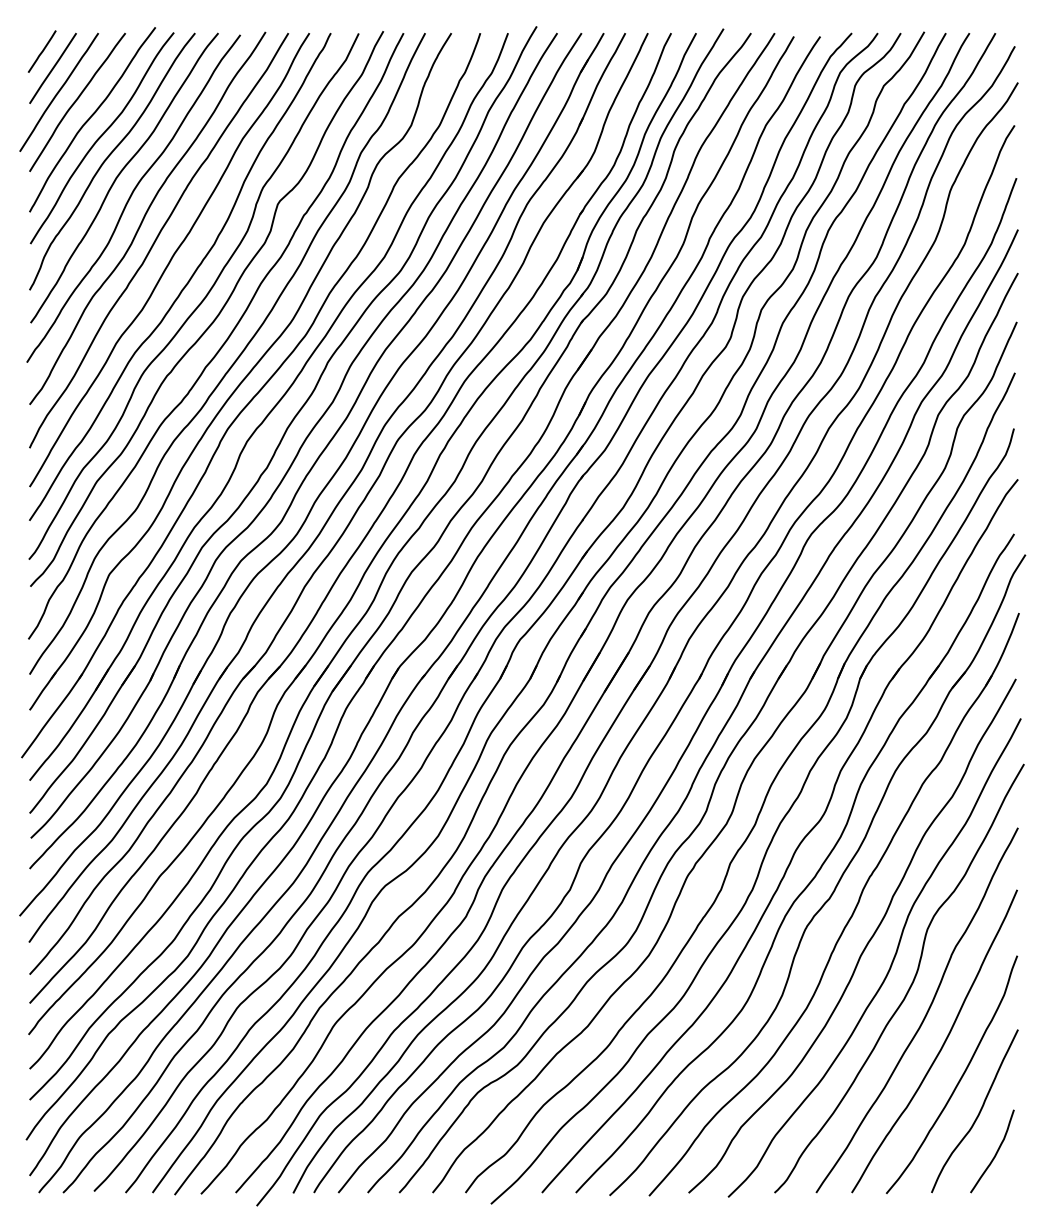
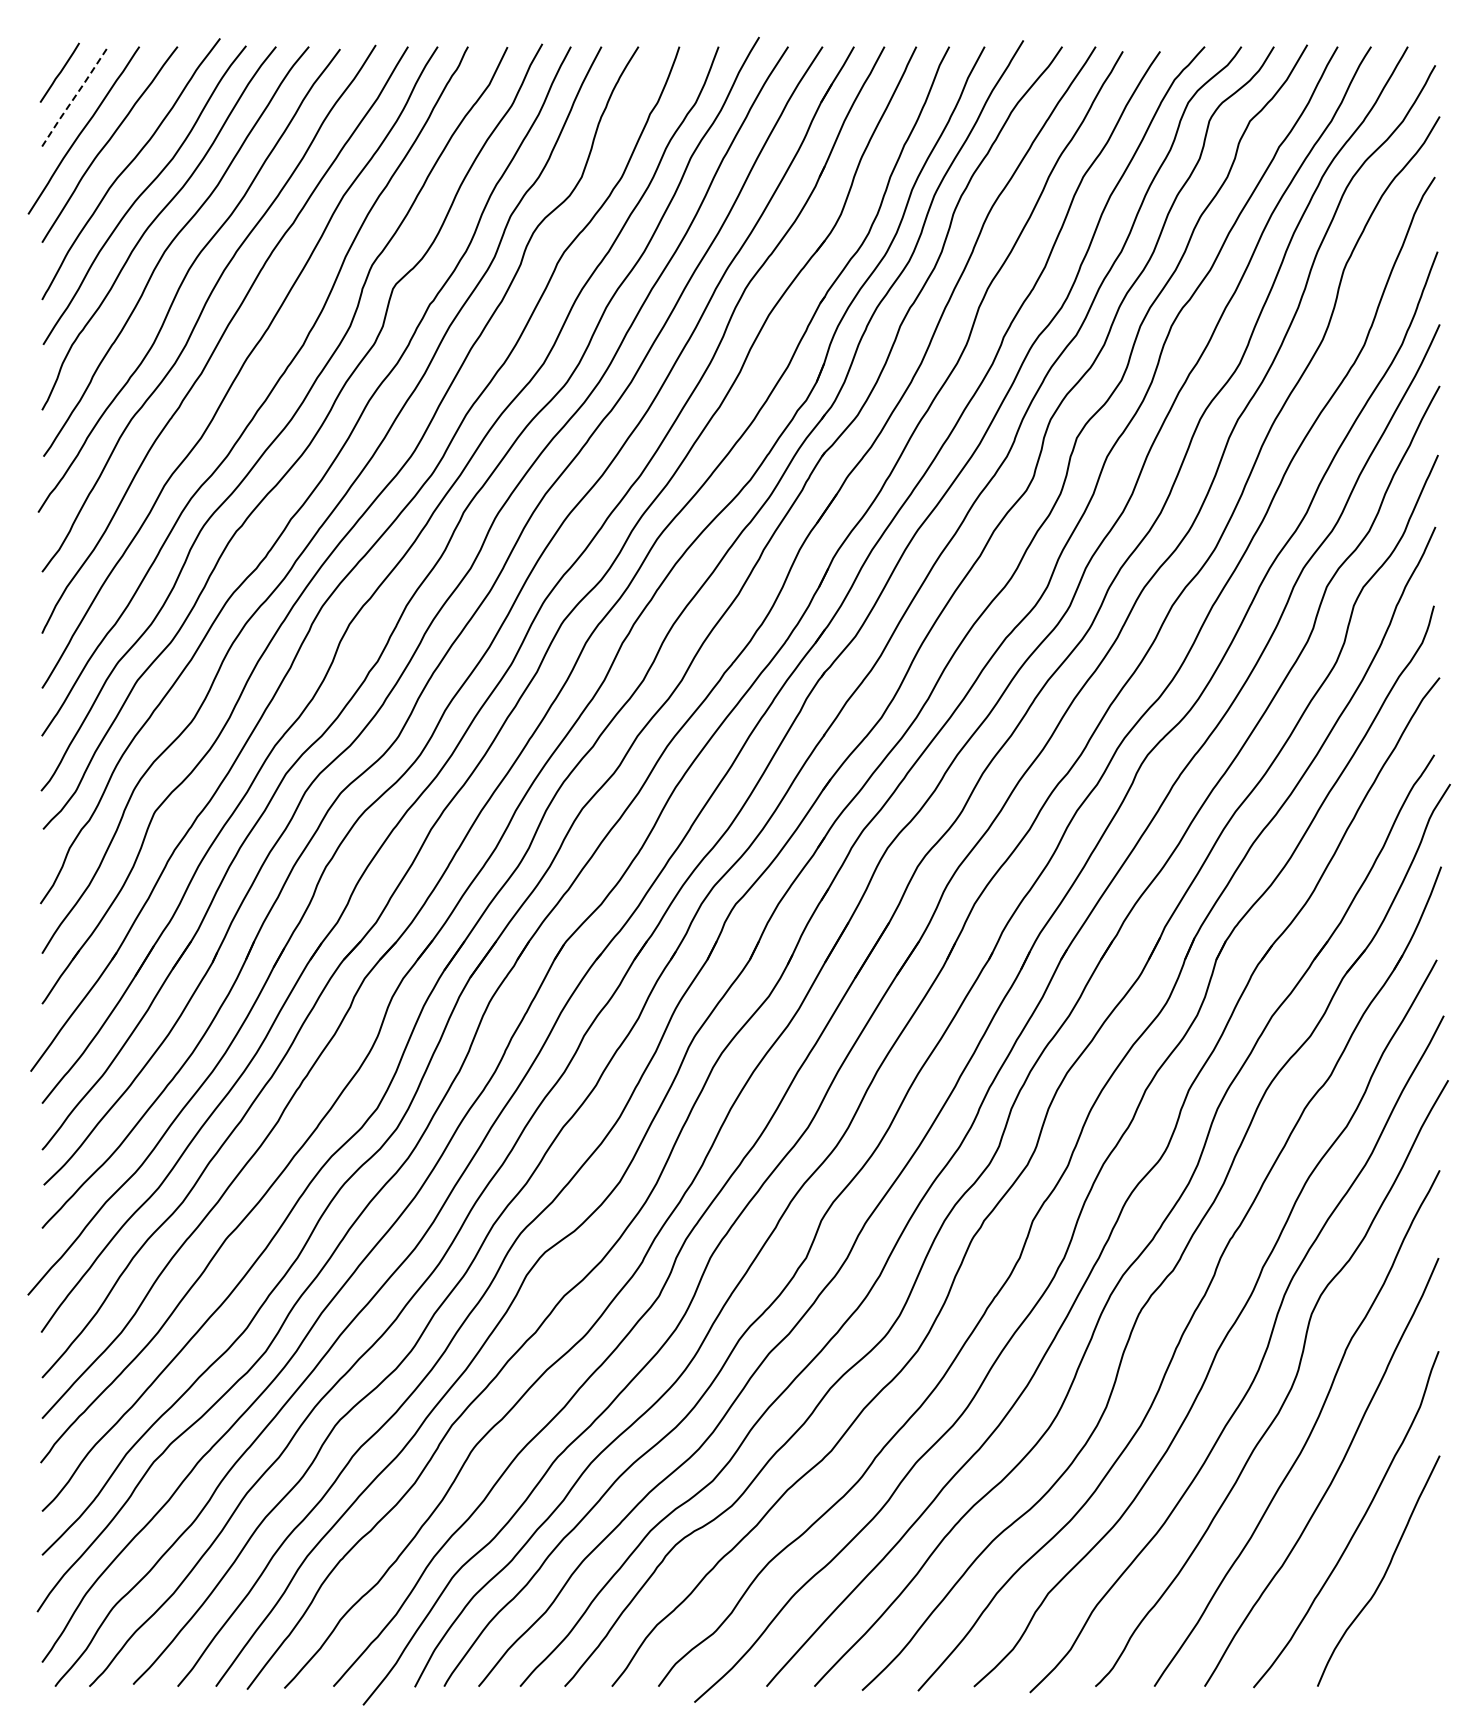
line: (53, 68) -> (75, 96), solid -> dashed
curve: (995, 1152) -> (1408, 1629), removed

